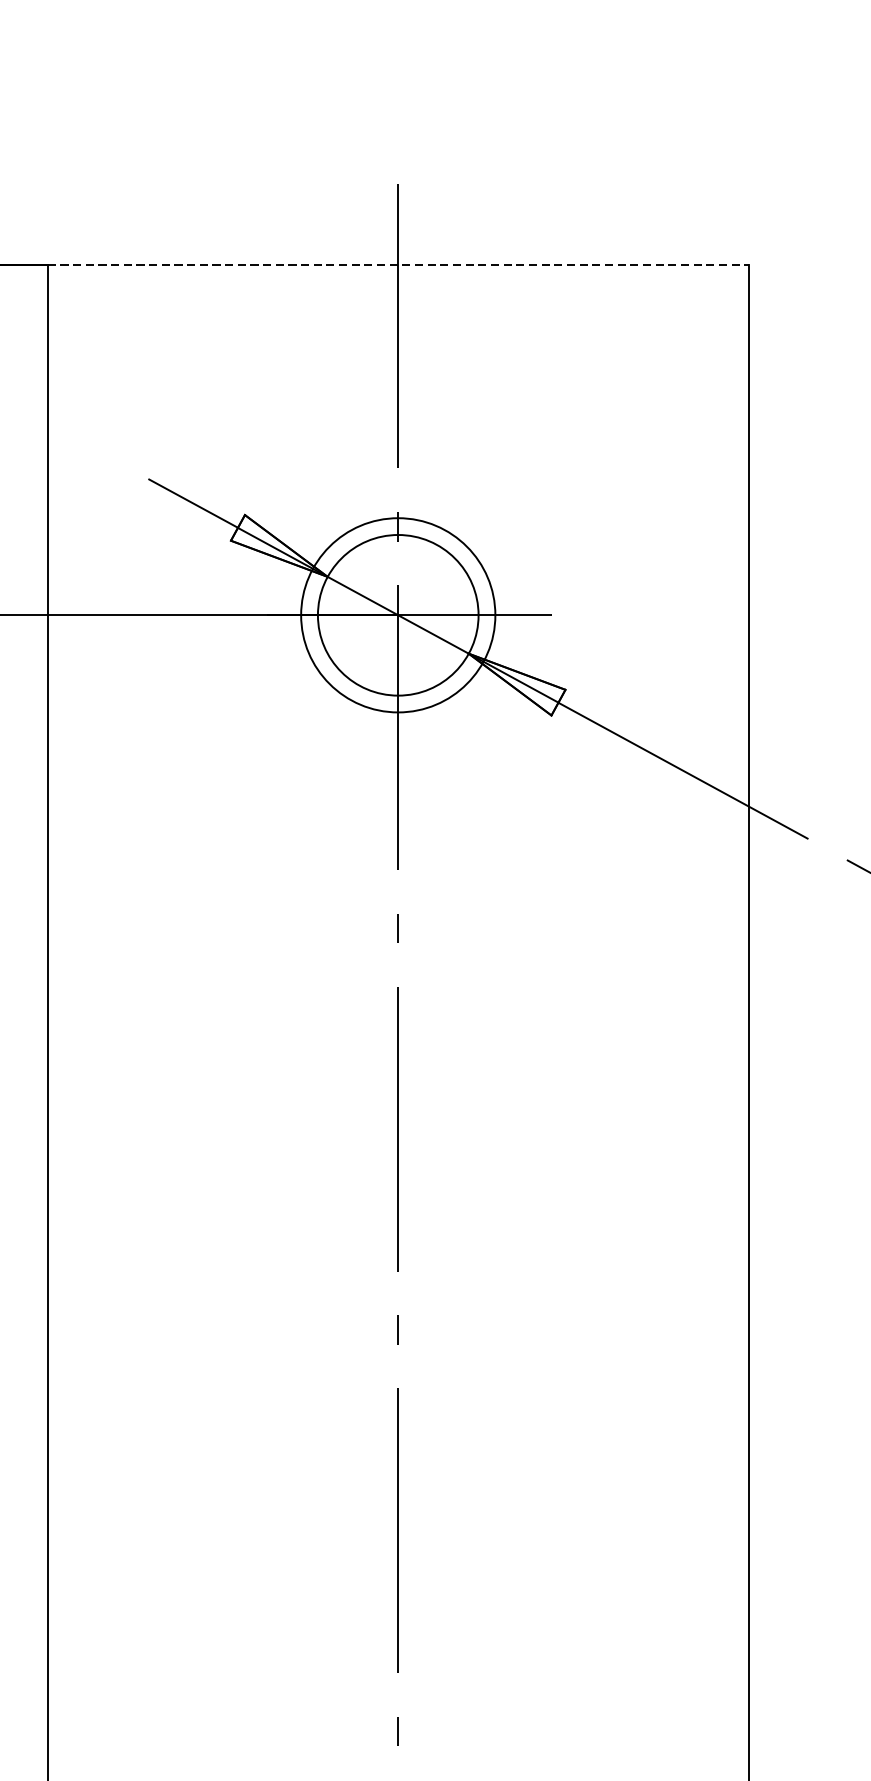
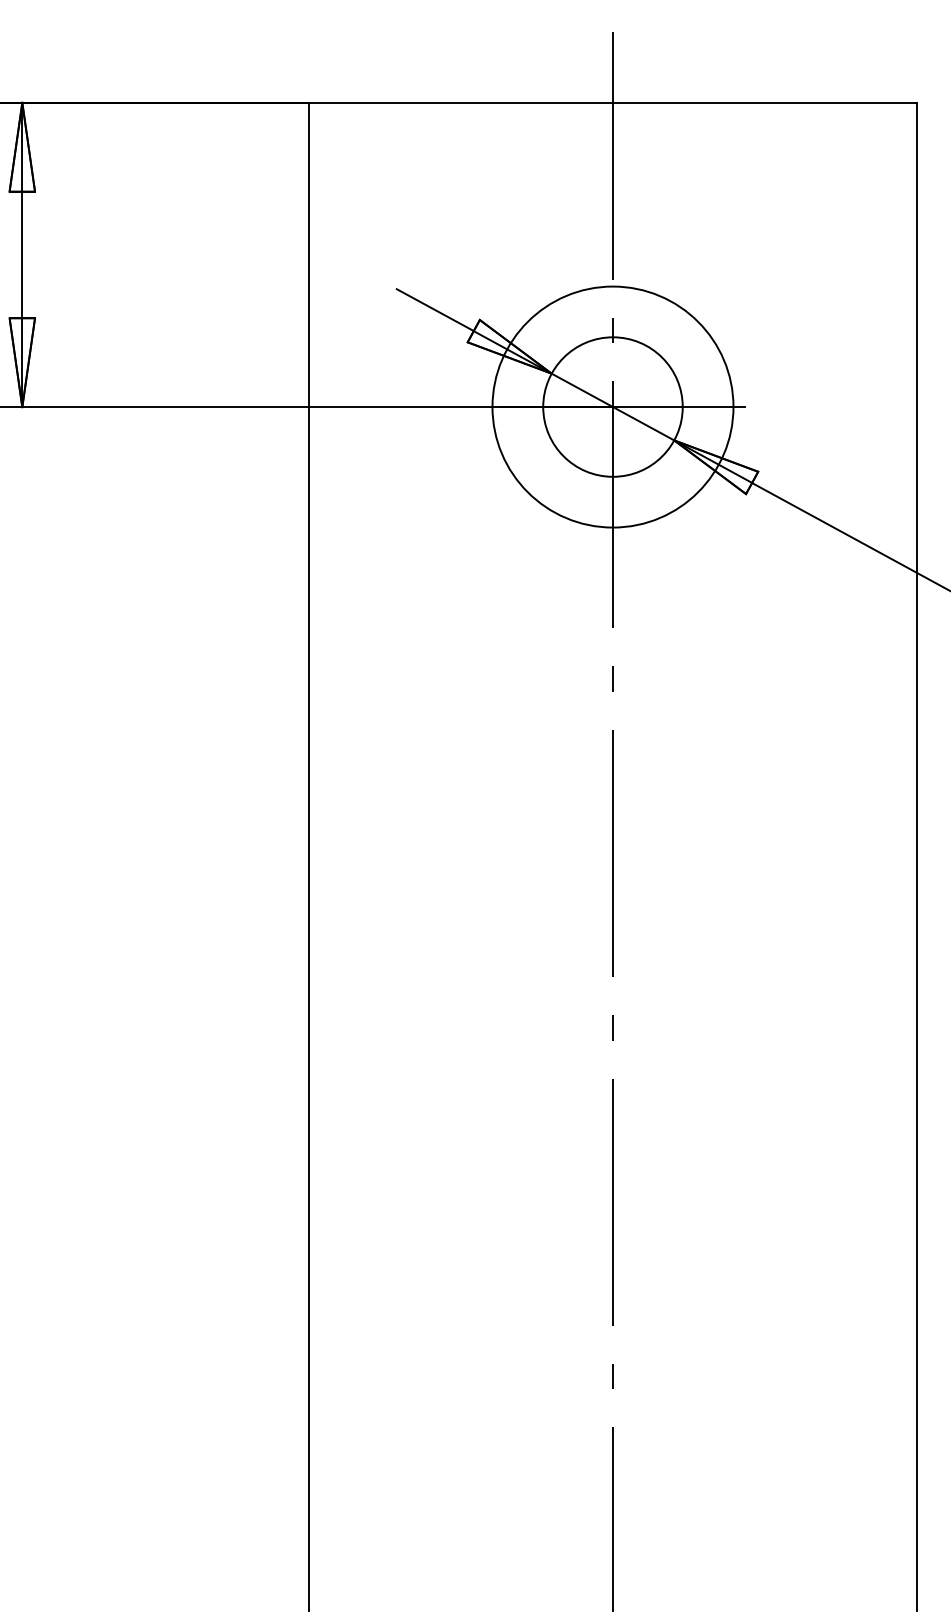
line: (398, 264) -> (613, 102), dashed -> solid
circle: (397, 614) -> (612, 406), size x1.43

